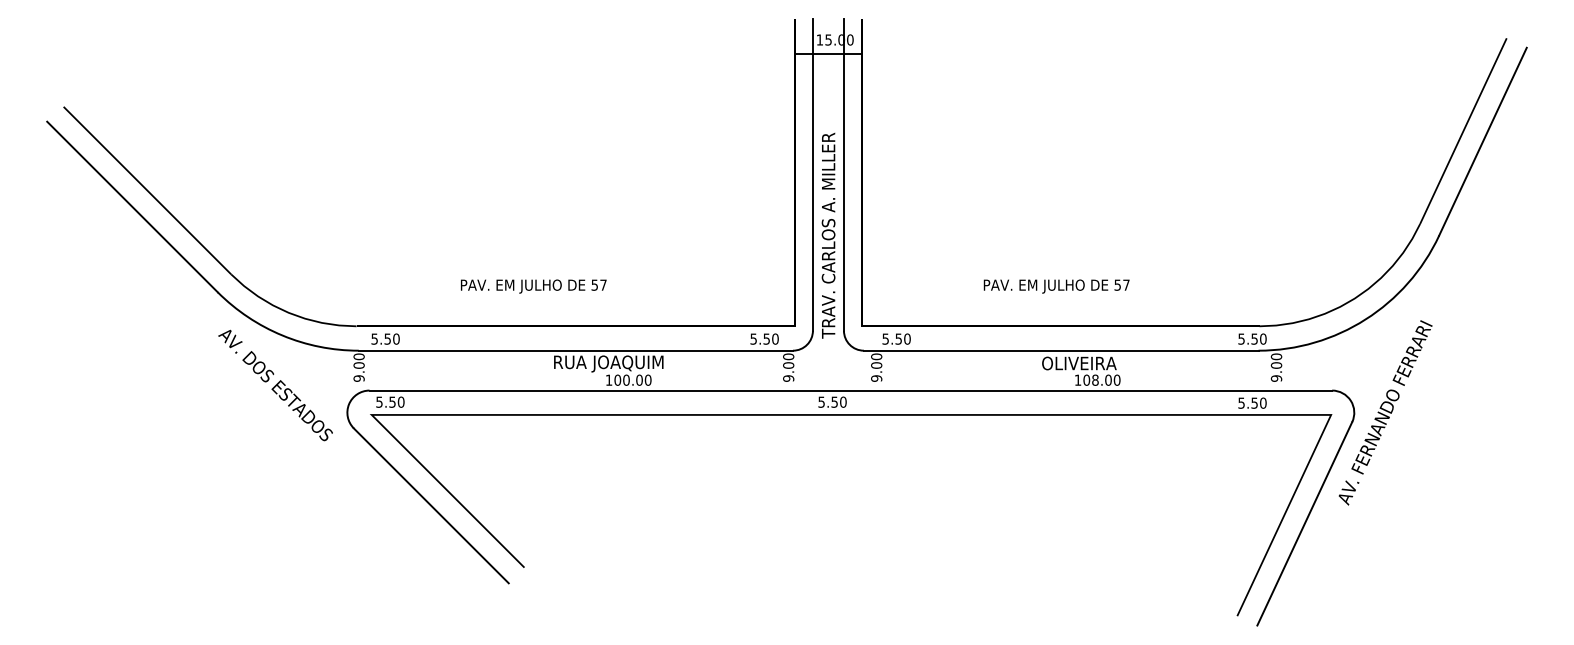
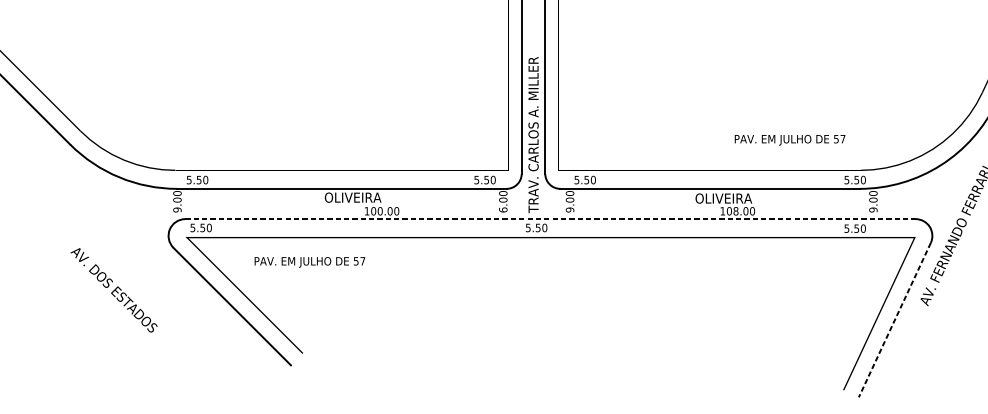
text: (828, 235) -> (533, 134), moved
text: (533, 286) -> (309, 262), moved
text: (1056, 286) -> (789, 140), moved
text: (608, 363) -> (366, 198), RUA JOAQUIM -> OLIVEIRA
text: (788, 378) -> (503, 209), 9.00 -> 6.00
text: (275, 385) -> (114, 290), moved
line: (851, 390) -> (550, 219), solid -> dashed
line: (1304, 524) -> (894, 320), solid -> dashed

